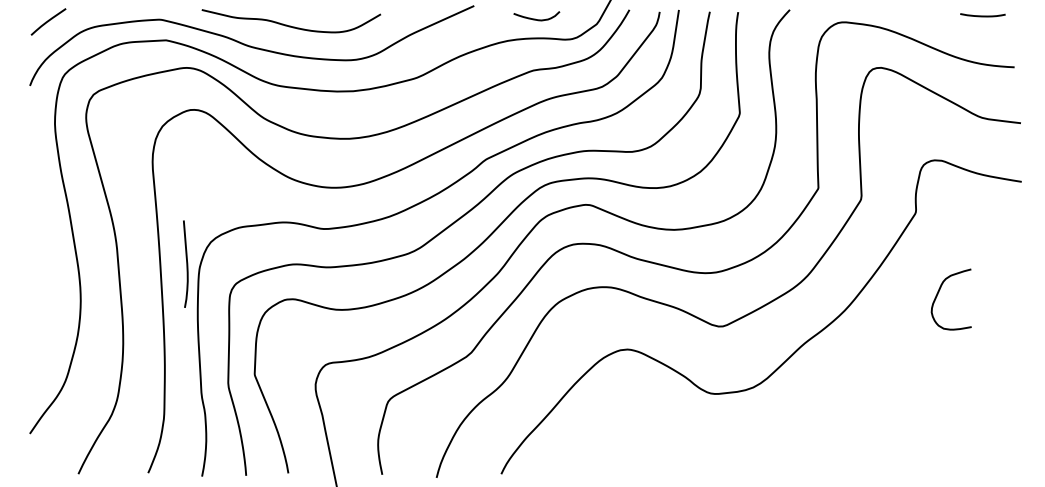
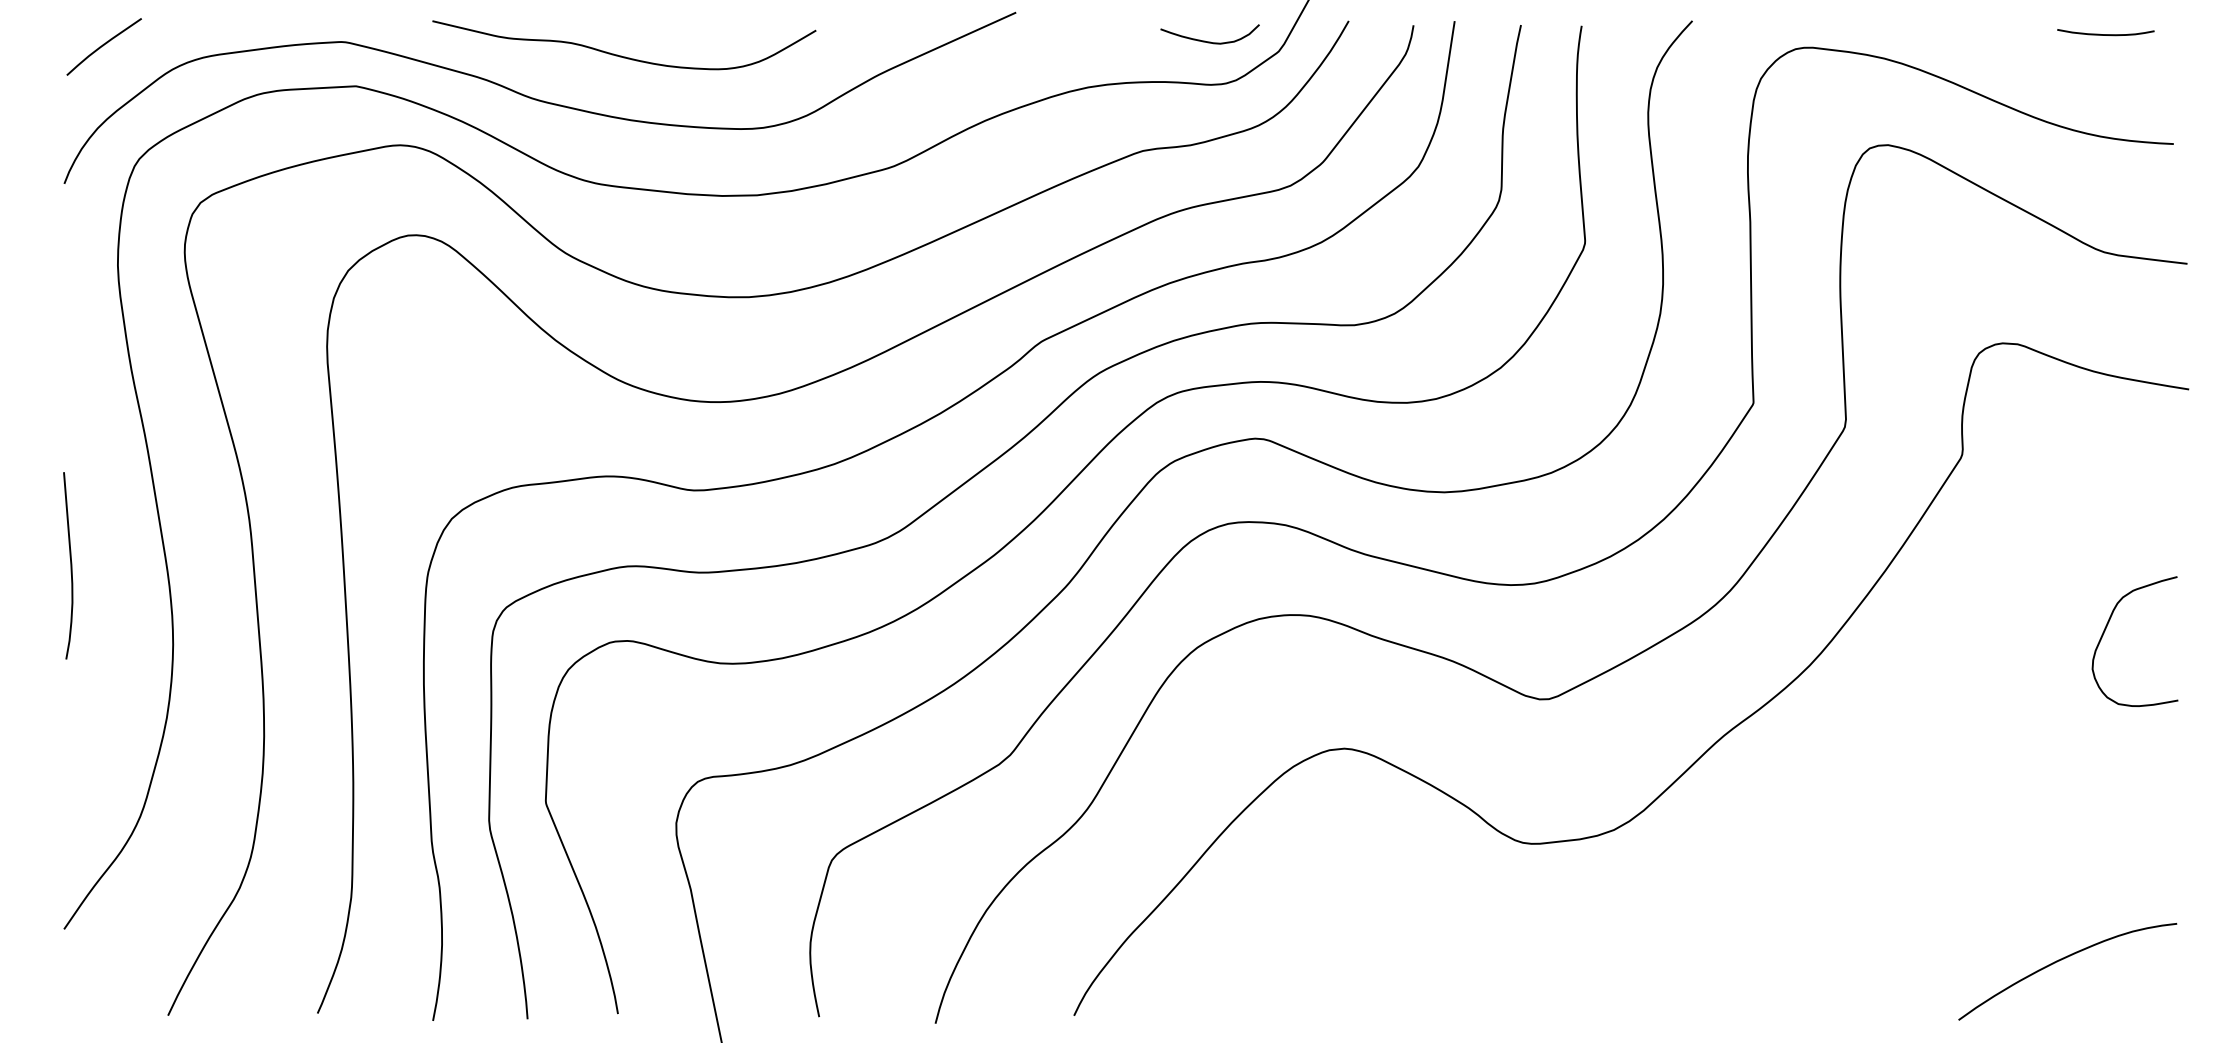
curve: (535, 18) -> (1207, 39), moved
curve: (186, 263) -> (69, 564), moved
curve: (938, 294) -> (2107, 630), moved
curve: (961, 449) -> (2060, 962), added

